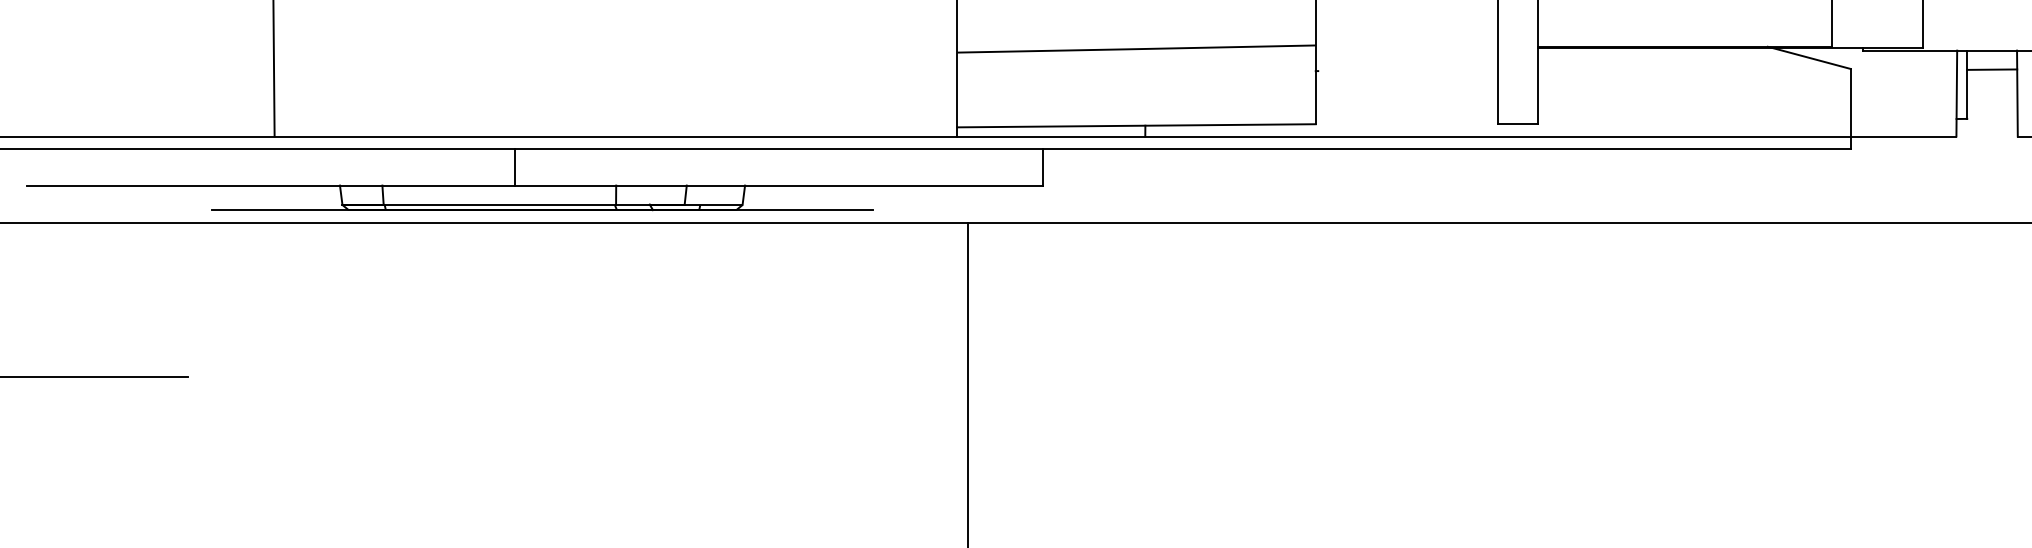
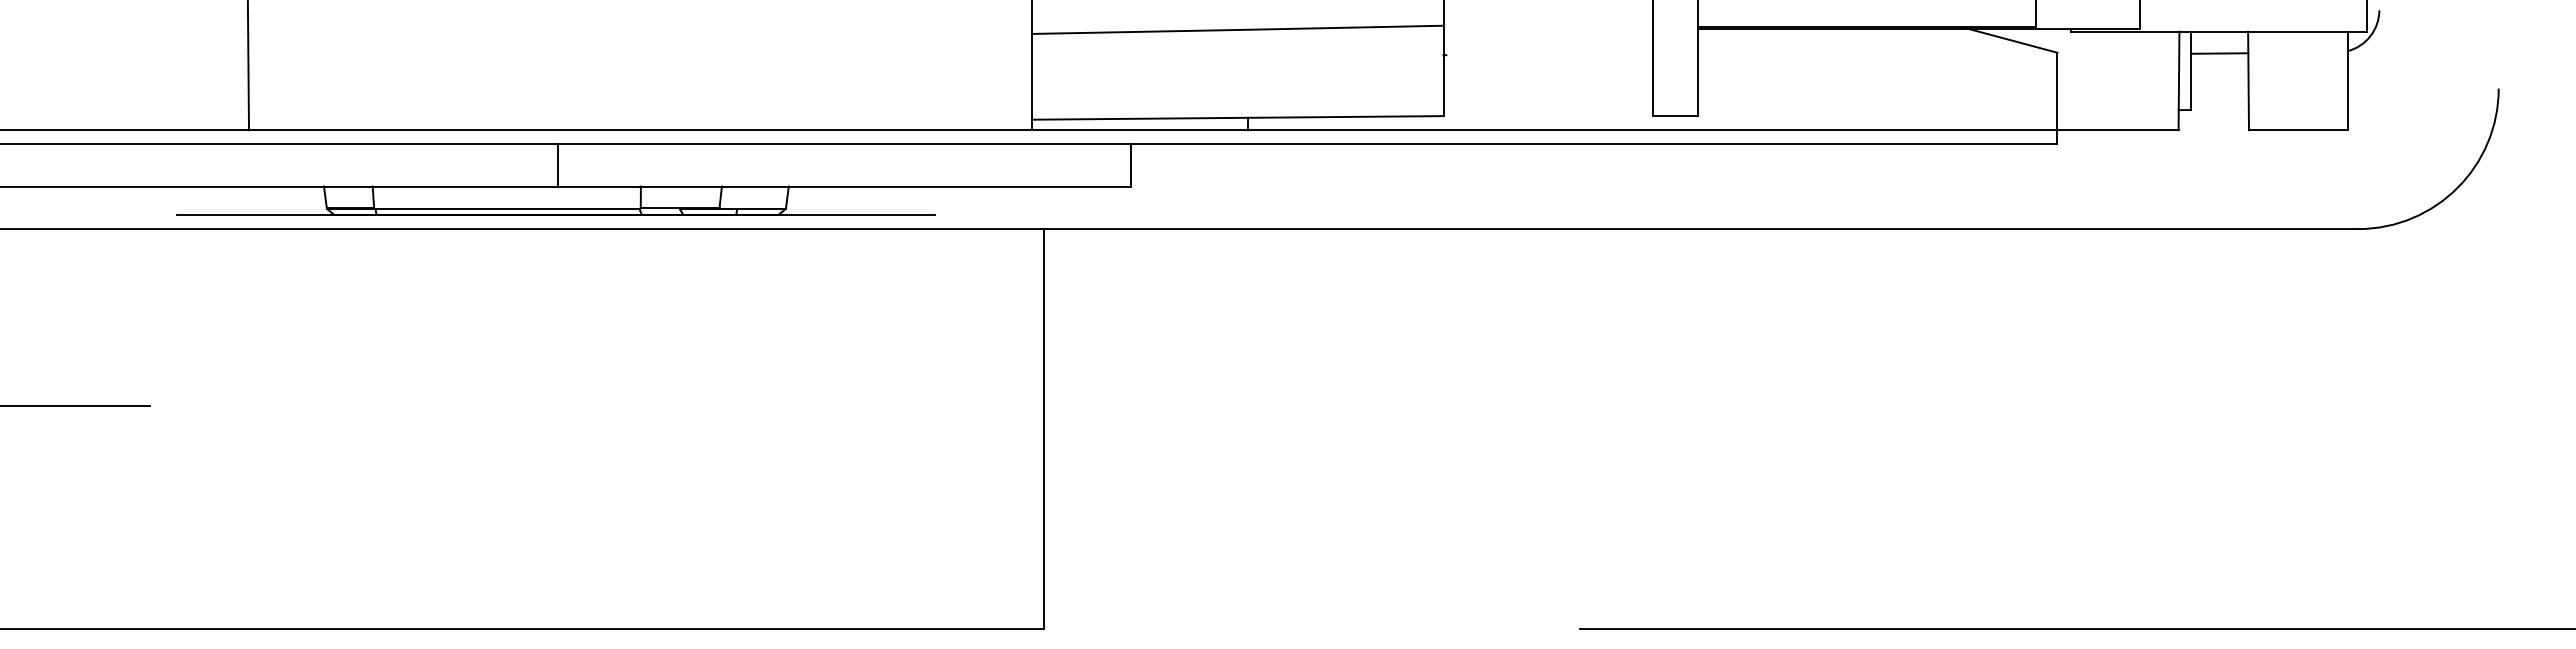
line: (514, 167) -> (558, 165), moved

